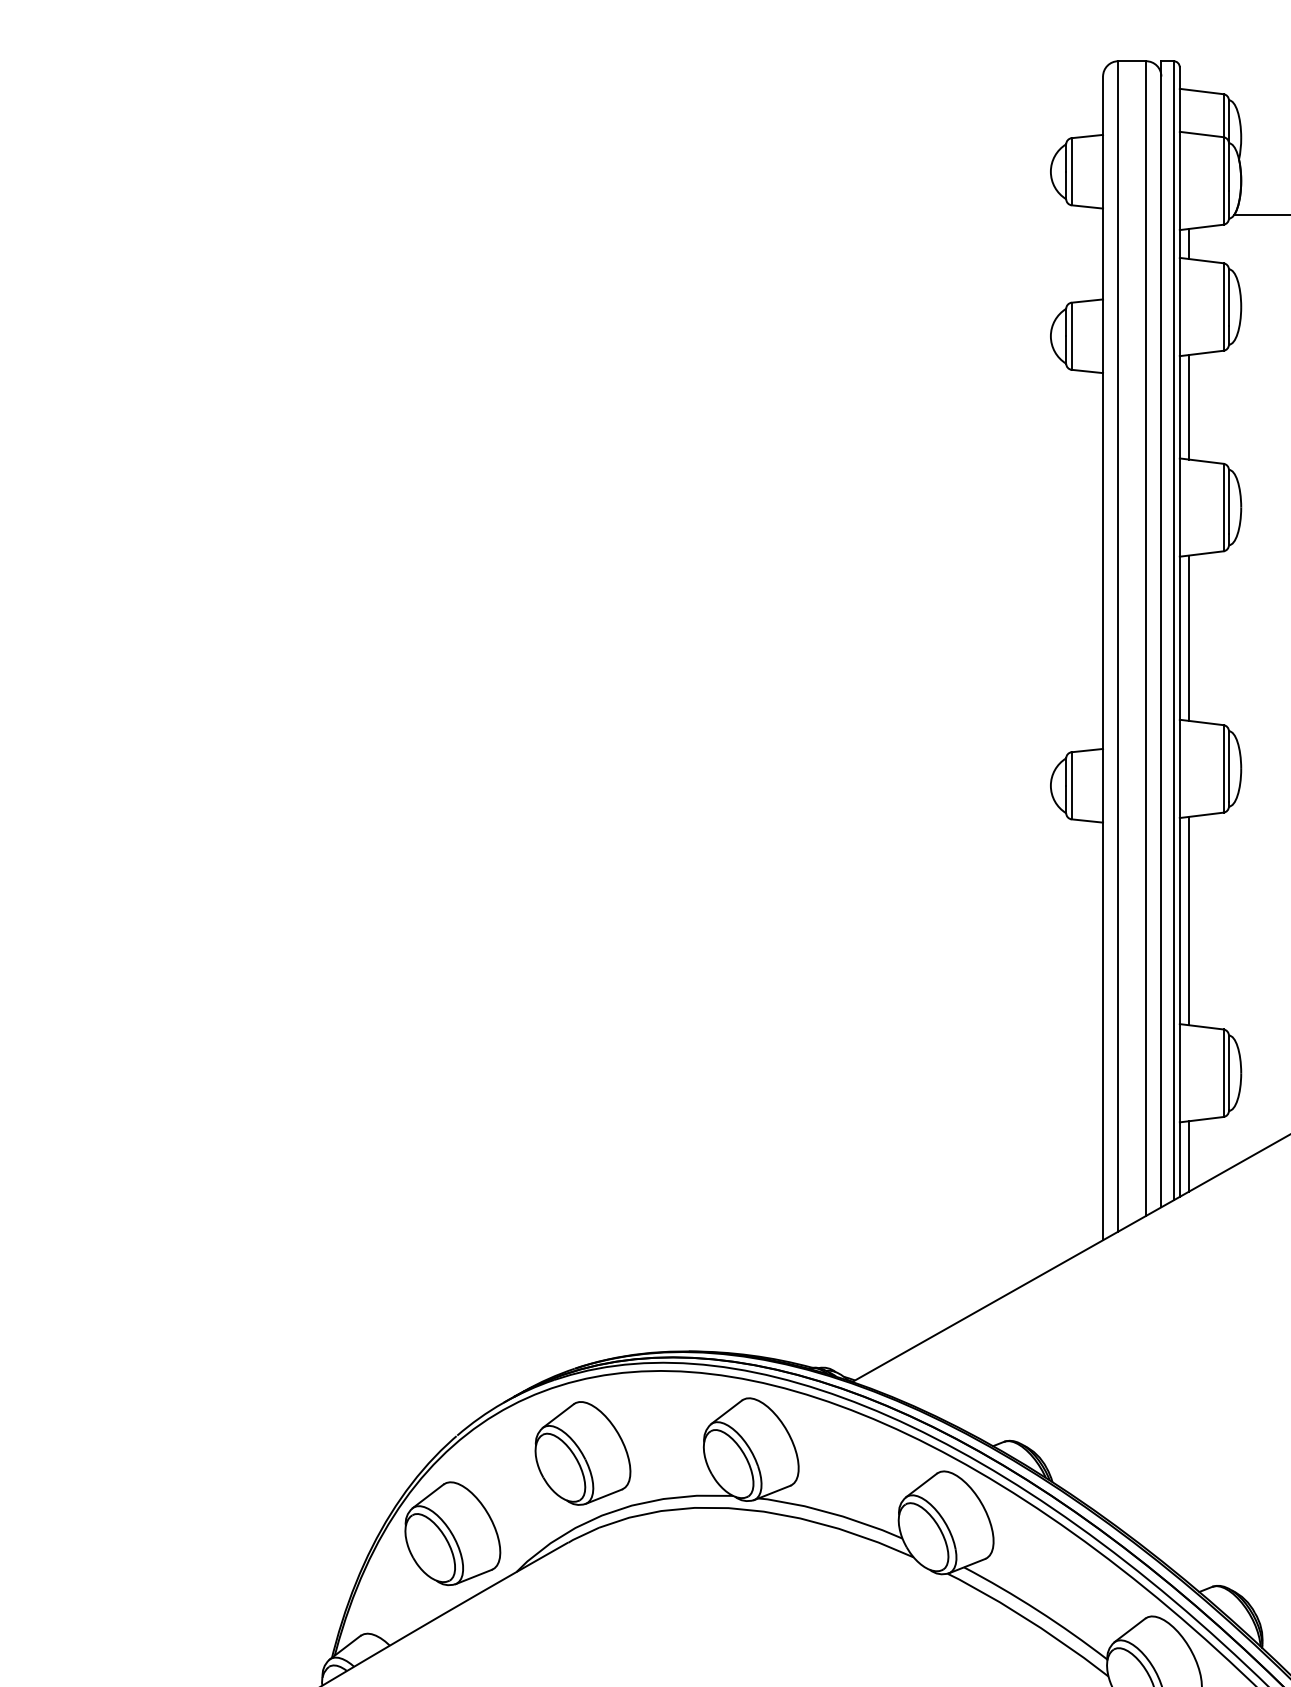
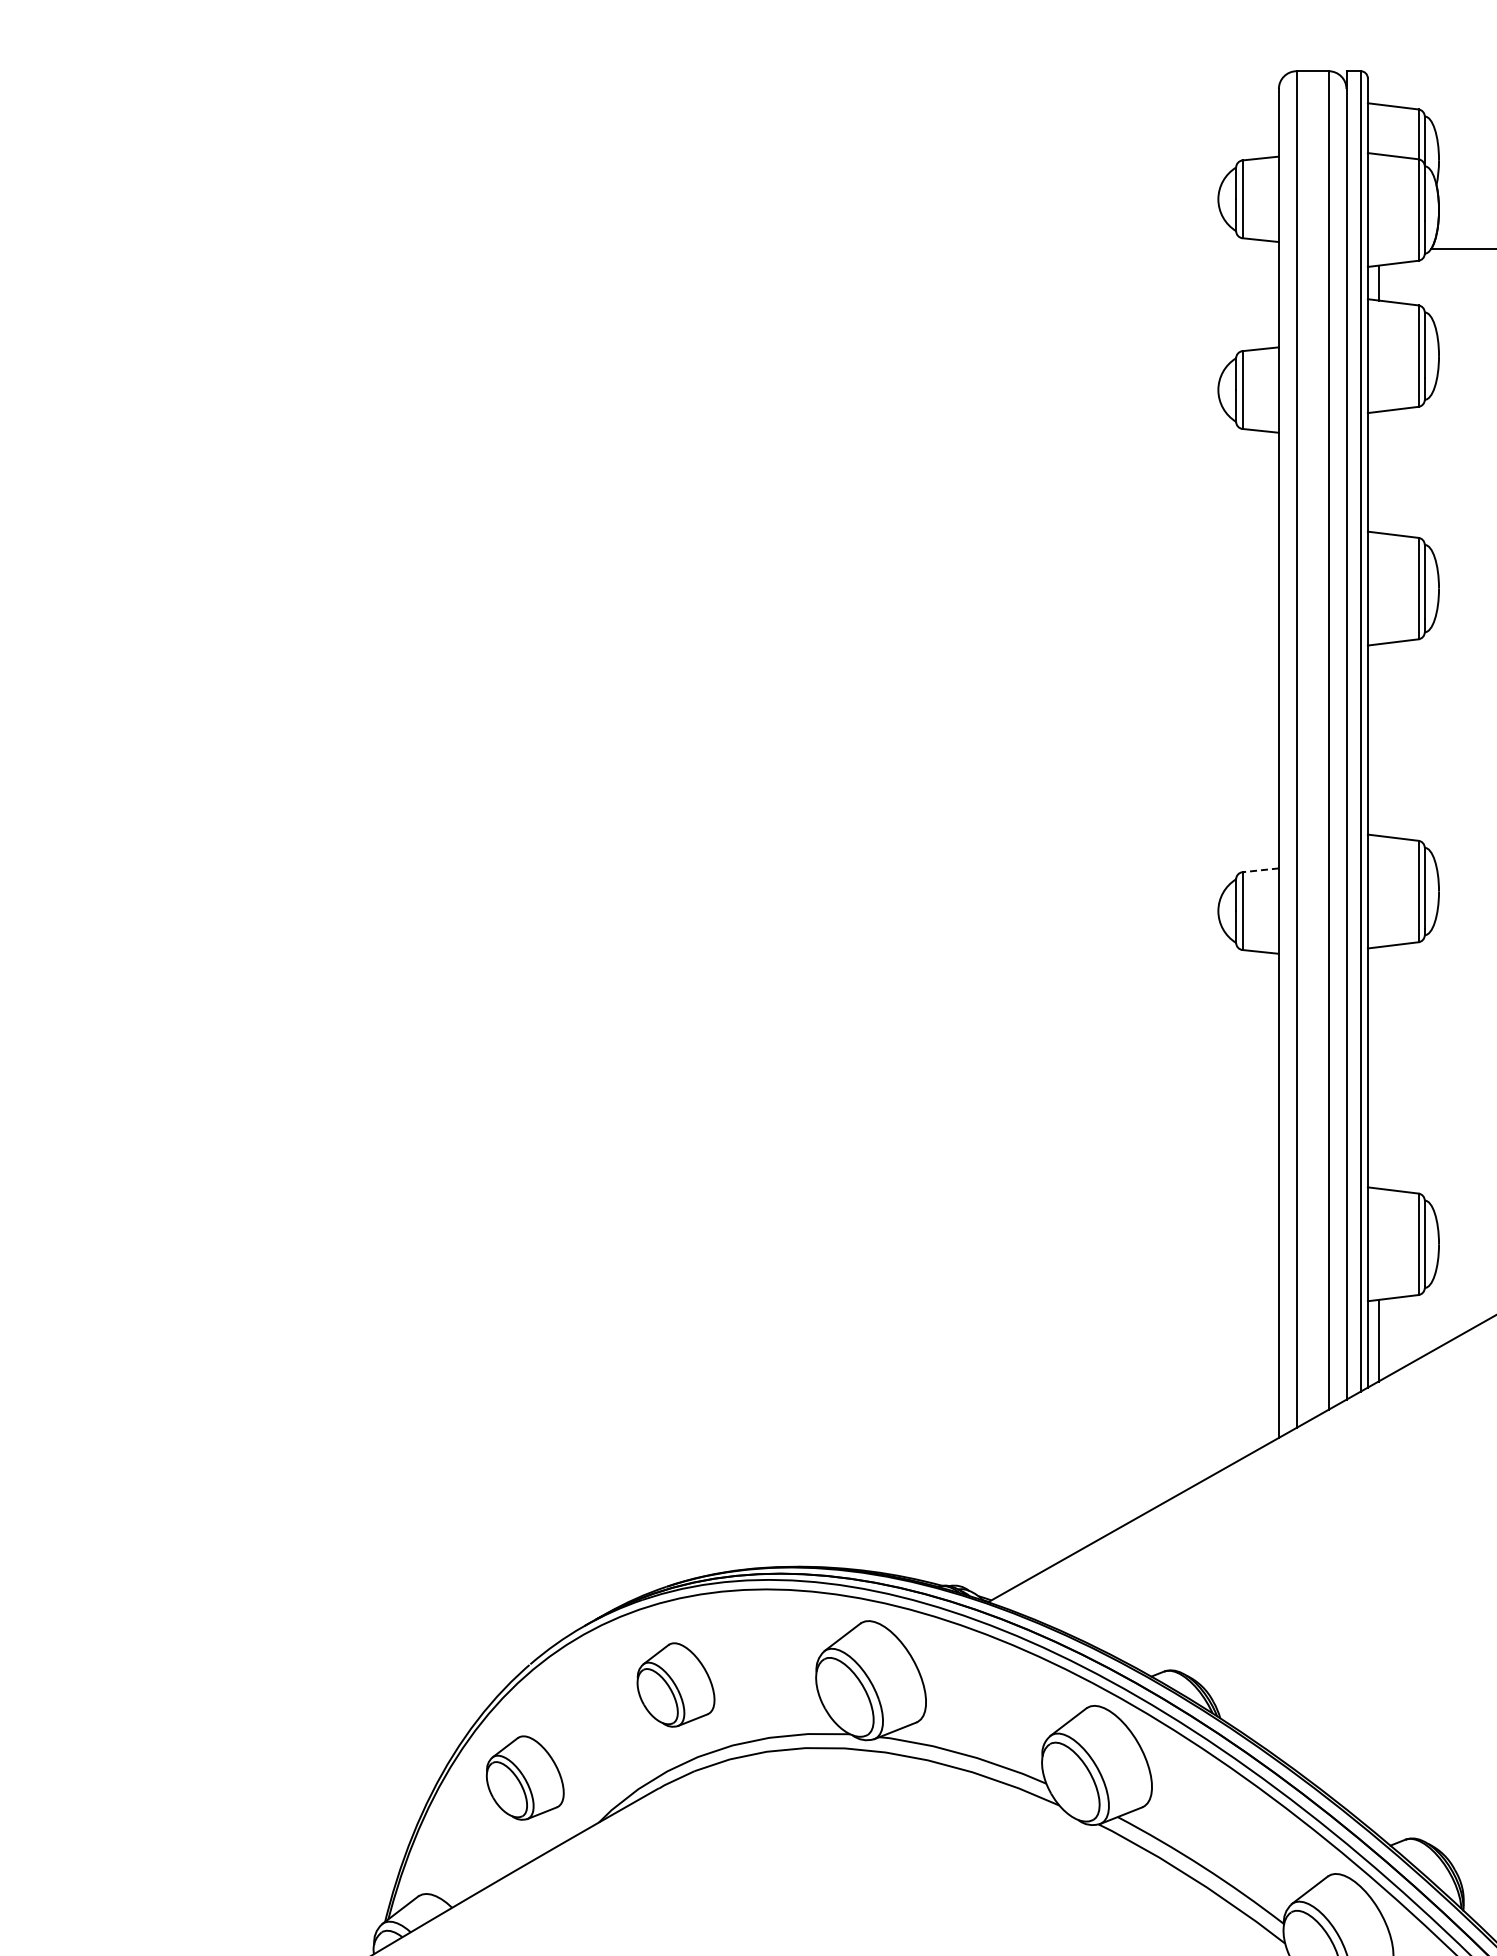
line: (1189, 406) -> (1378, 471), removed
line: (1189, 637) -> (1378, 739), removed
line: (1087, 750) -> (1260, 870), solid -> dashed
line: (1189, 920) -> (1378, 1067), removed
part: (582, 1452) -> (675, 1684), size x0.7
part: (453, 1533) -> (525, 1777), size x0.7

